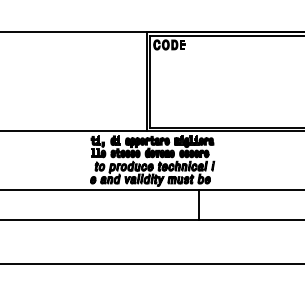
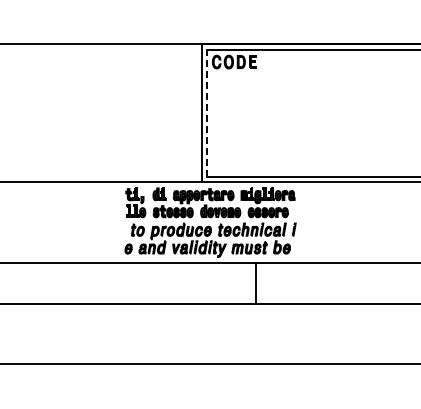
line: (150, 81) -> (207, 112), solid -> dashed
line: (199, 204) -> (256, 282), moved

